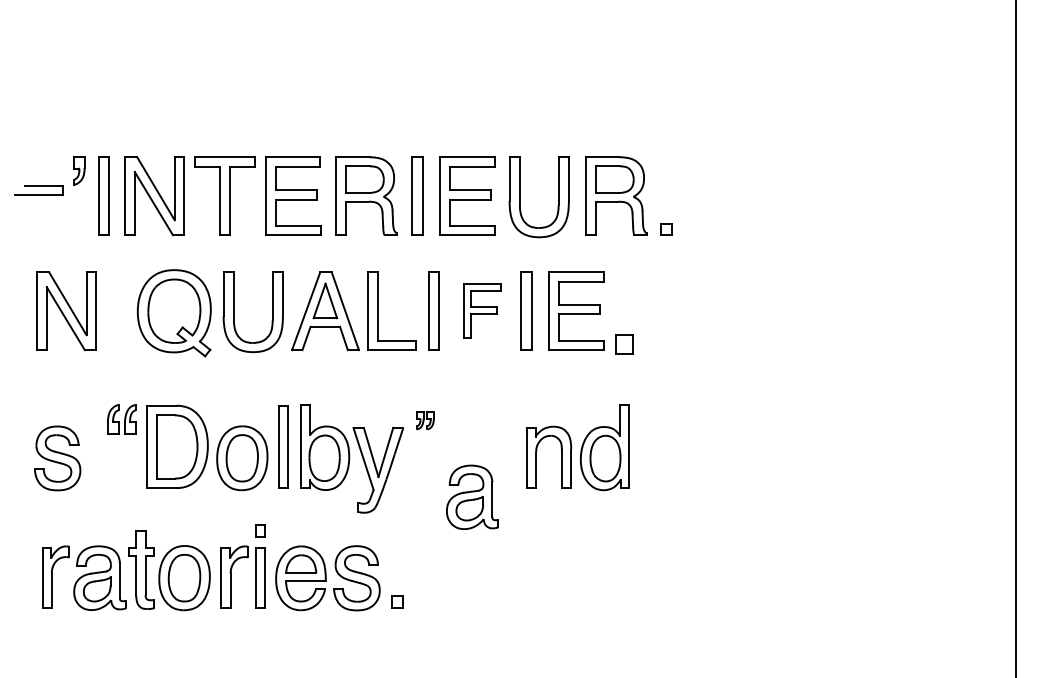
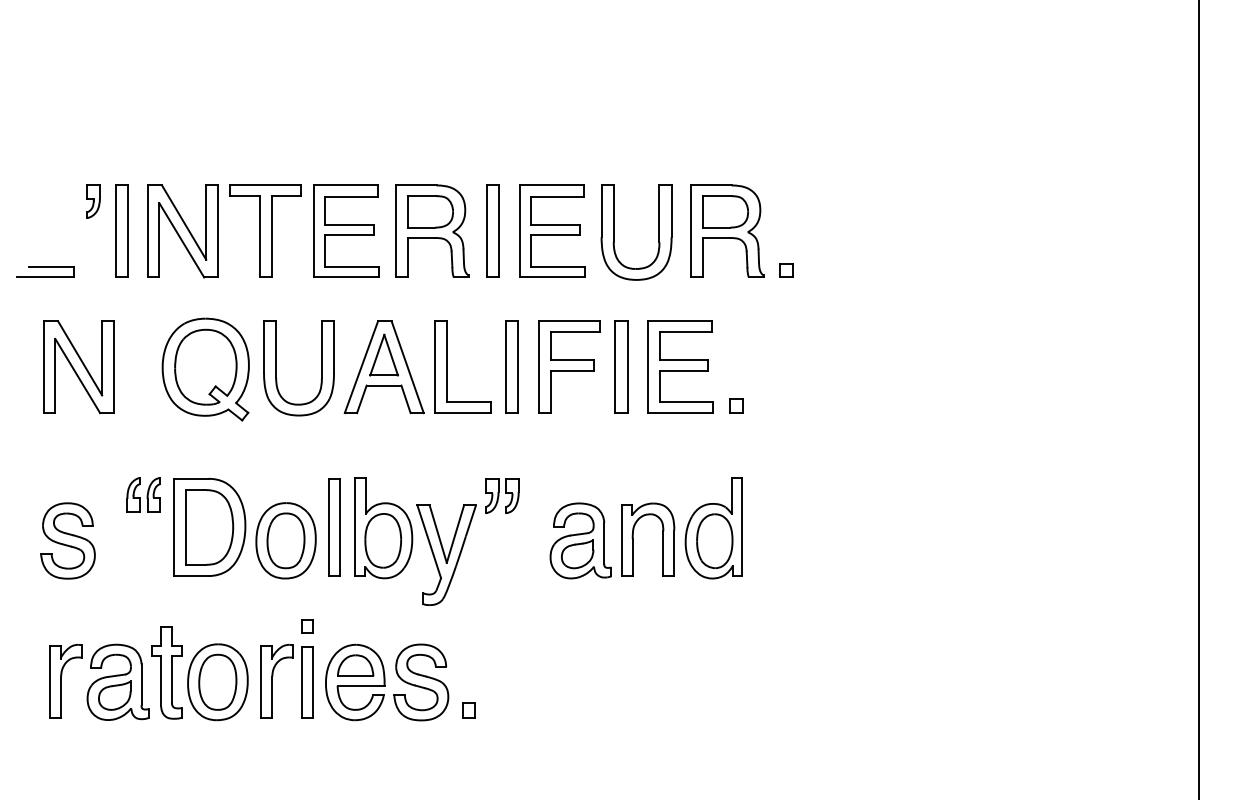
part: (38, 190) -> (45, 271), moved
part: (482, 310) -> (569, 366), size x1.43
part: (623, 343) -> (736, 405), size x0.62
part: (425, 420) -> (502, 496), size x1.67
part: (472, 496) -> (580, 540), moved

